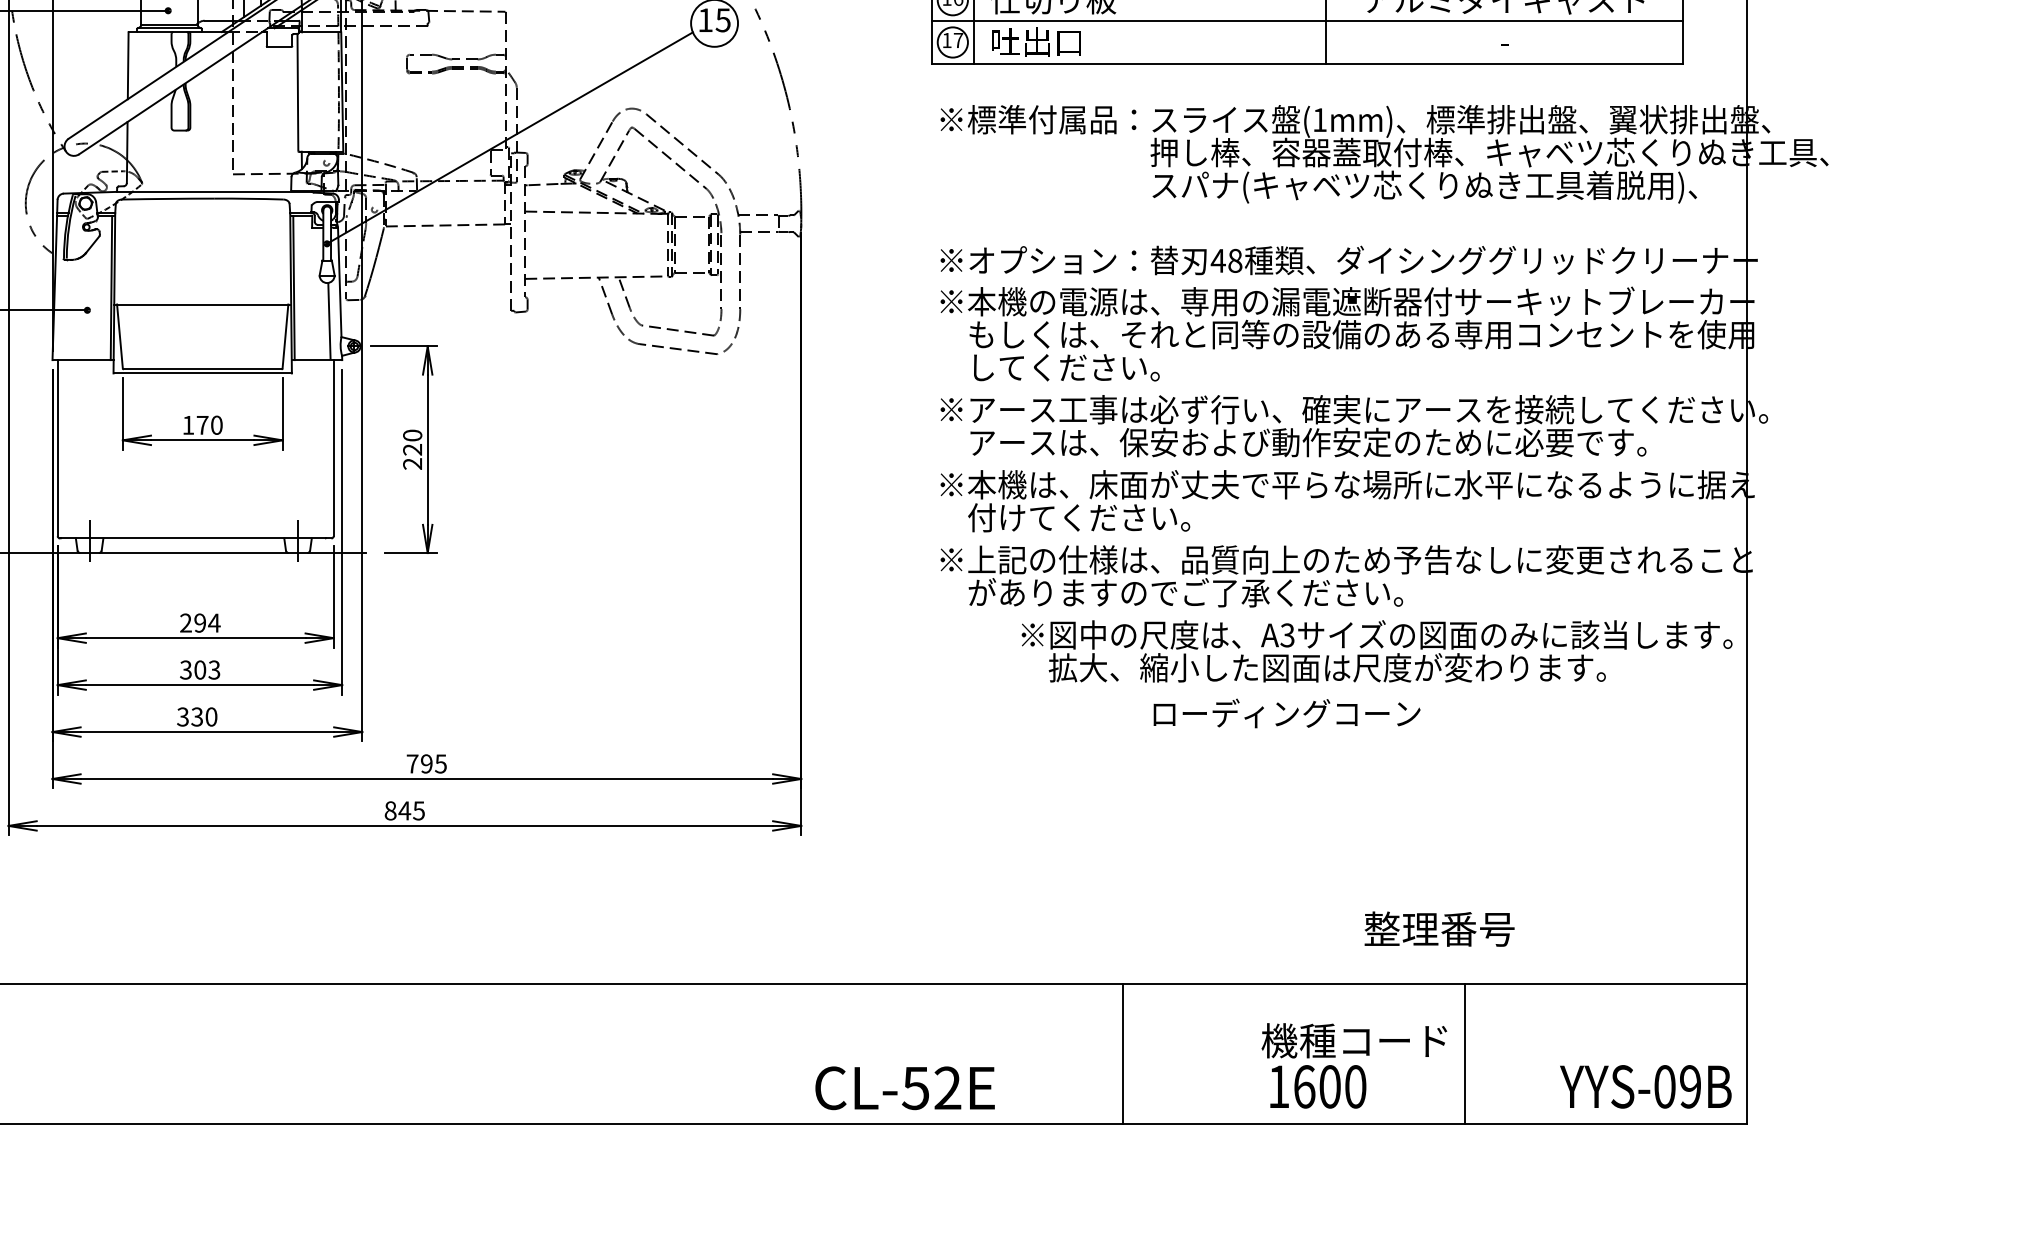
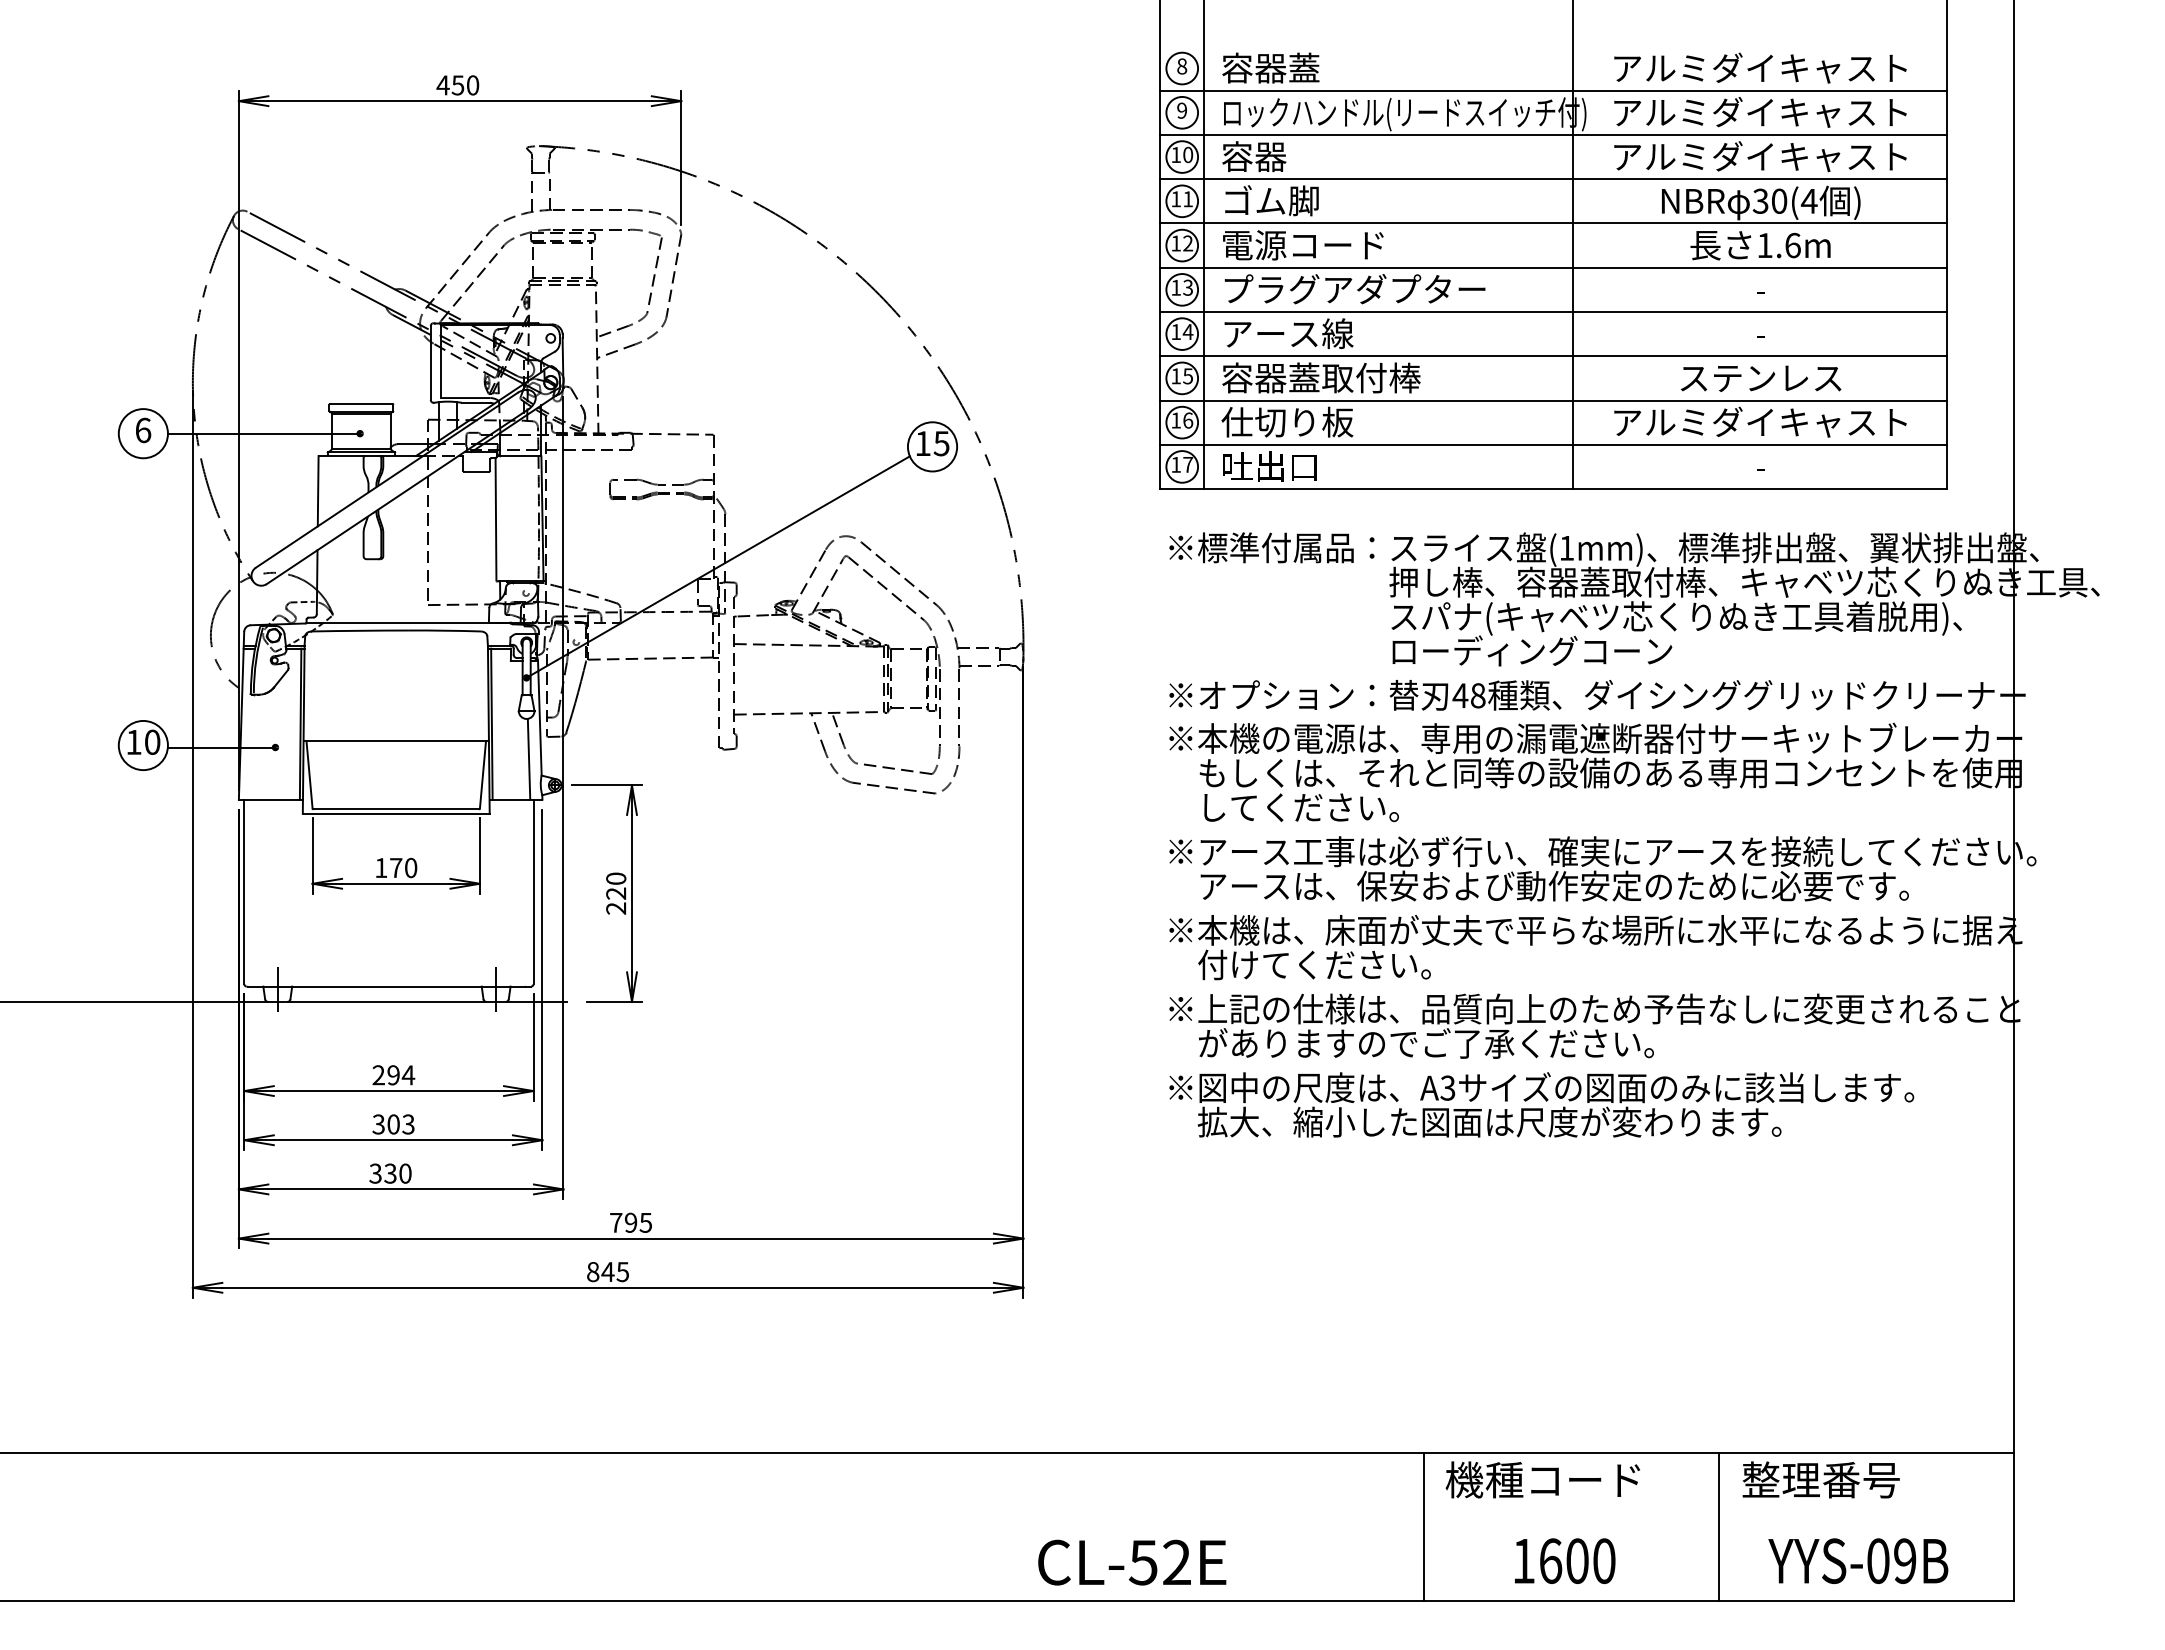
text: (1376, 651) -> (1541, 1104), moved
text: (1287, 713) -> (1532, 650), moved
text: (1438, 928) -> (1820, 1479), moved
text: (1353, 1040) -> (1542, 1479), moved
line: (1122, 1053) -> (1423, 1526), moved
text: (1645, 1086) -> (1858, 1560), moved

